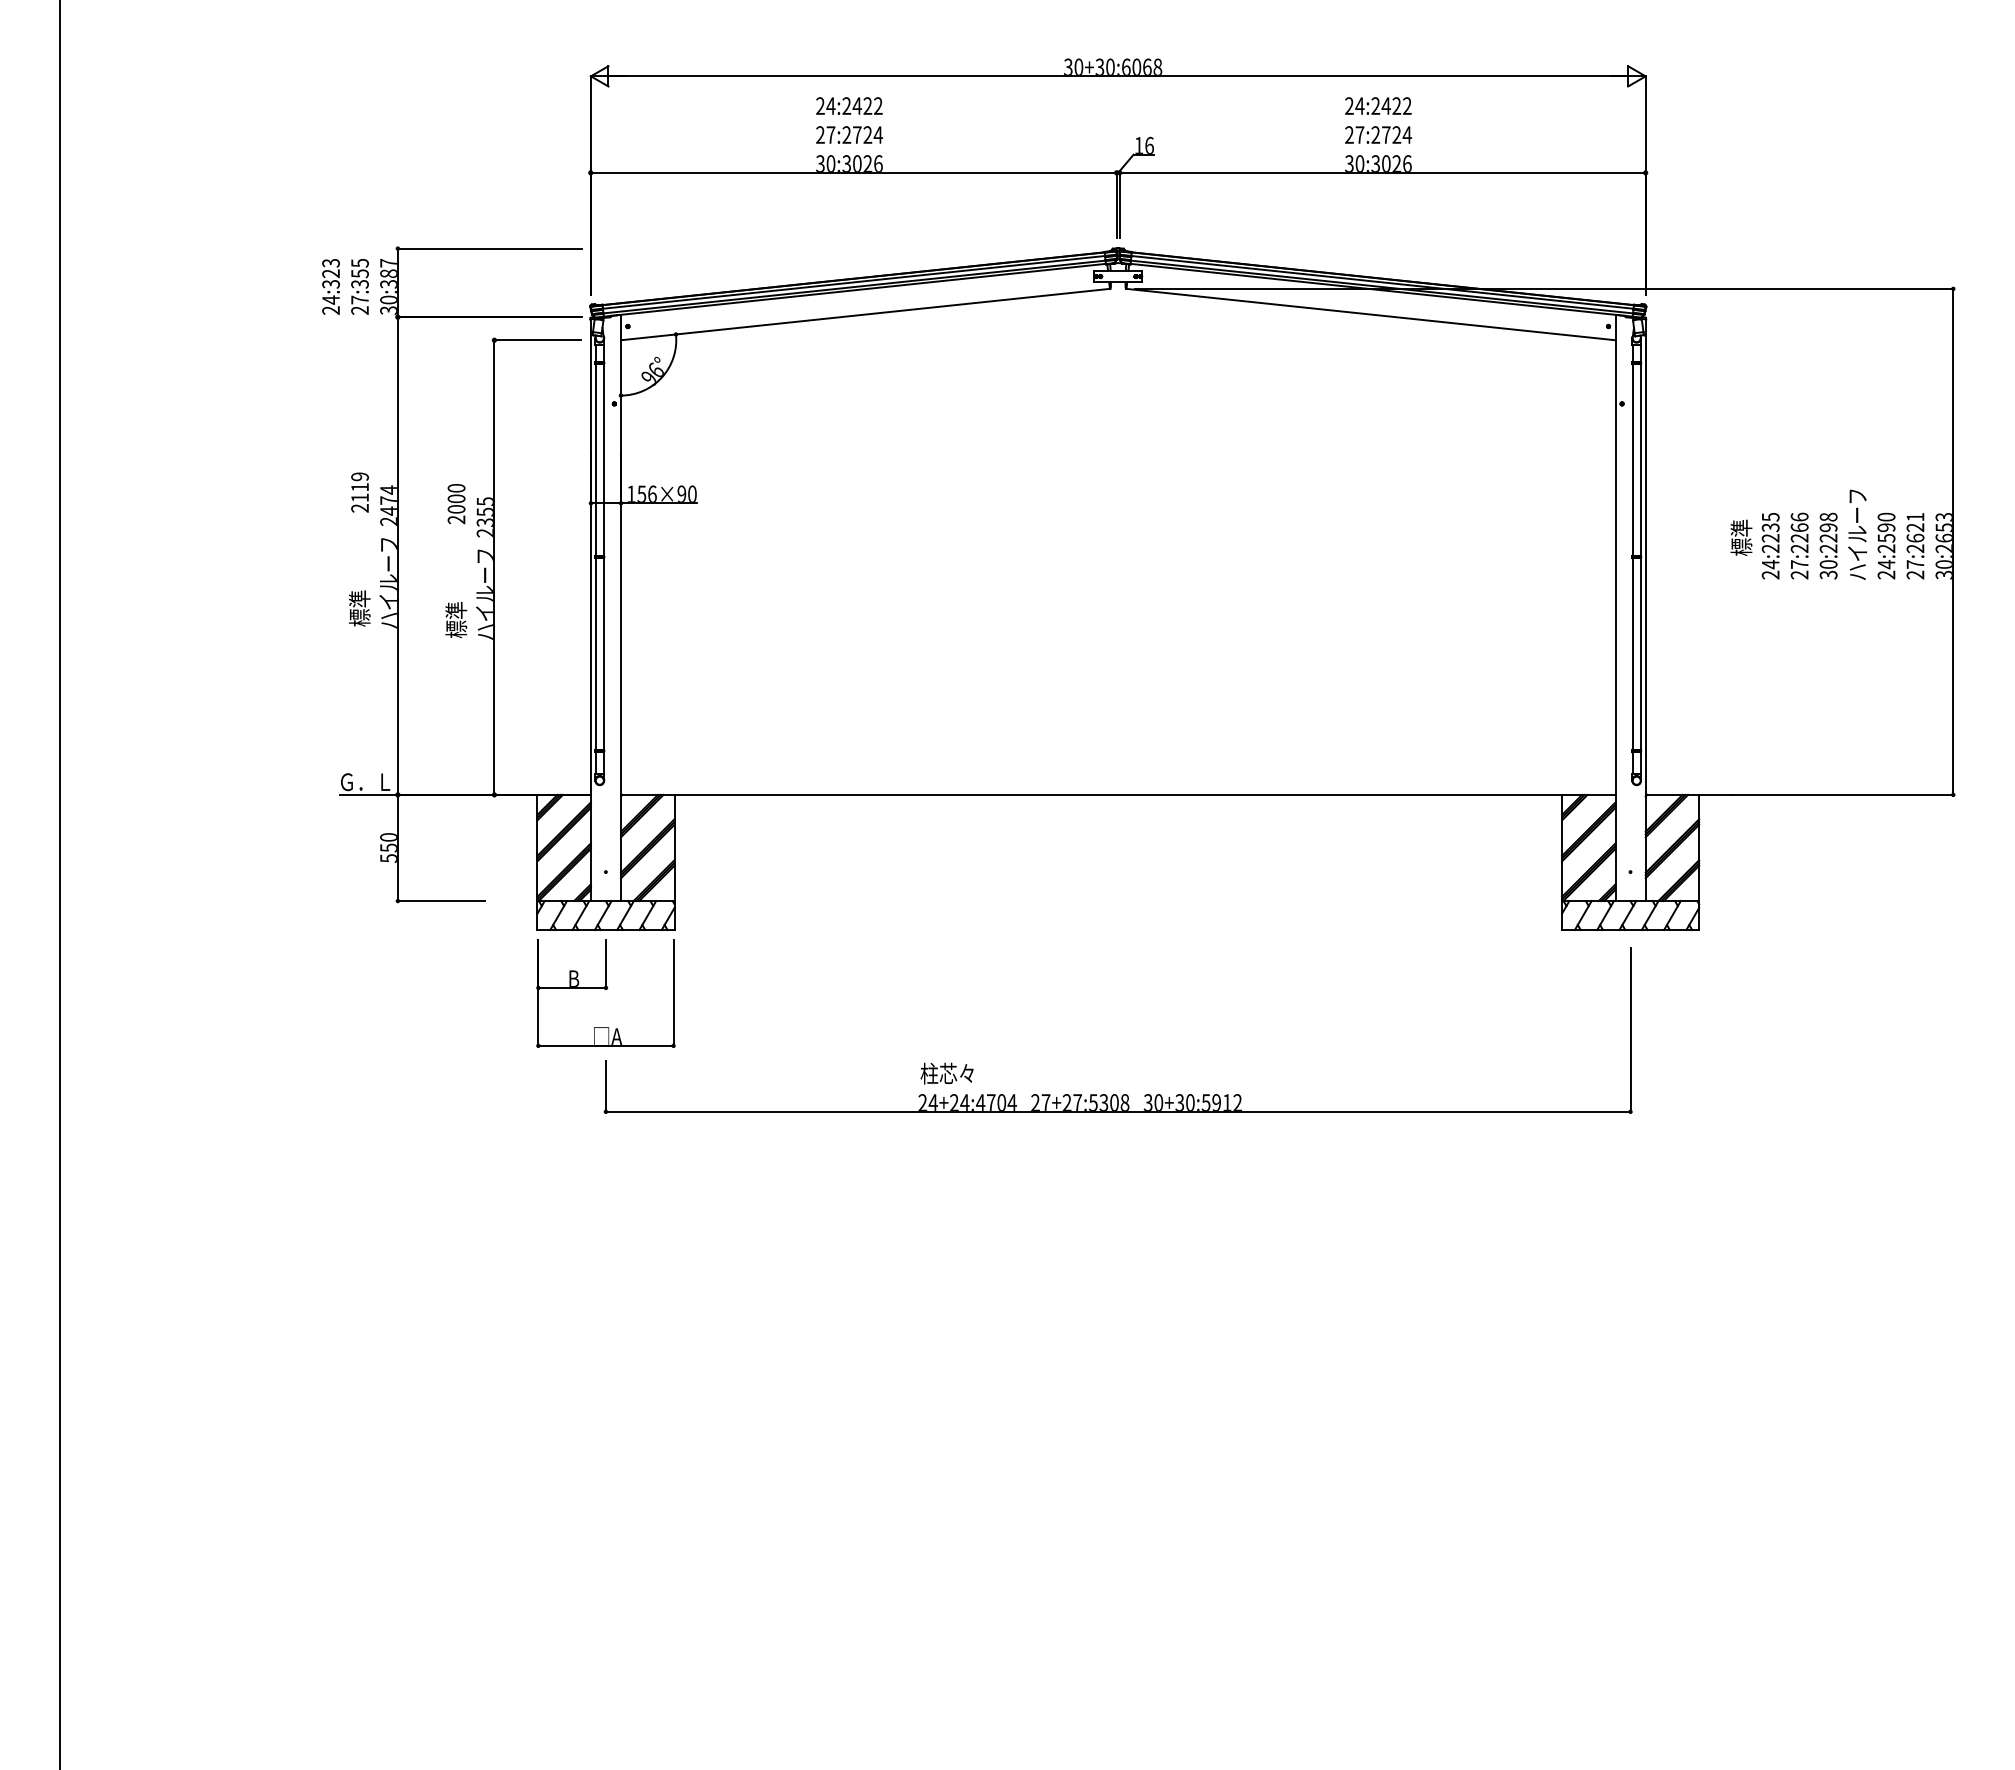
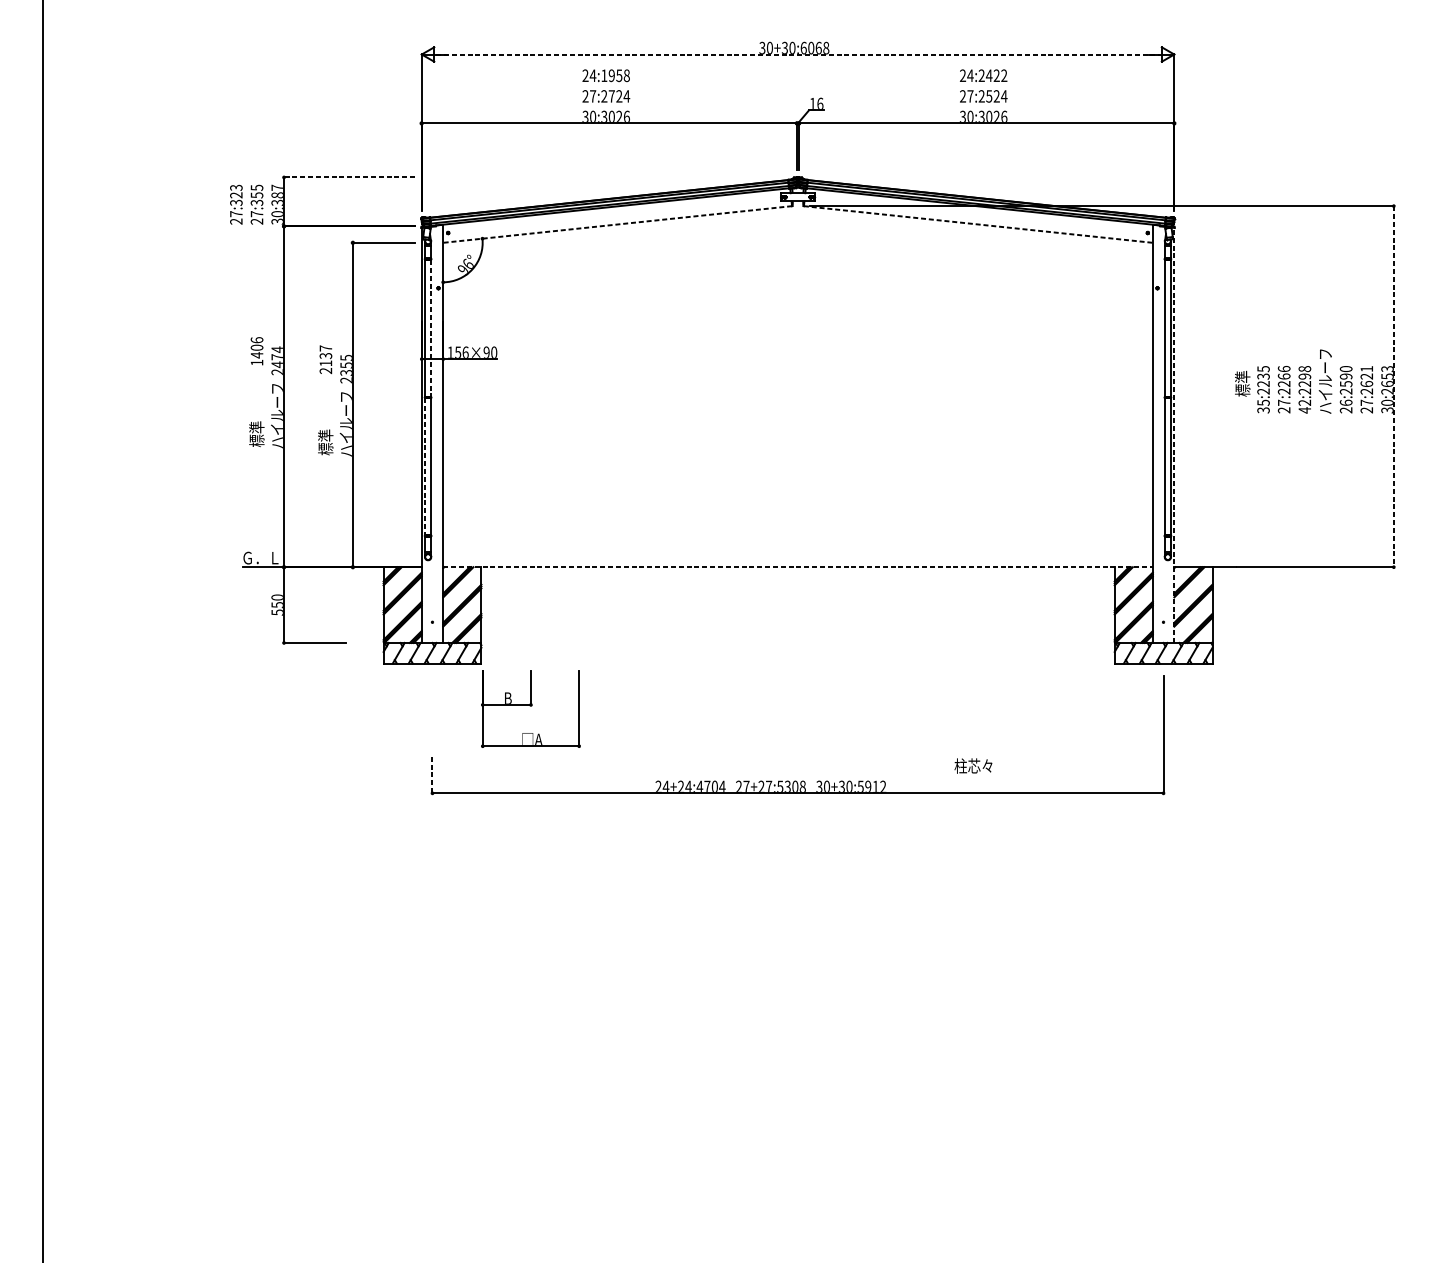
line: (1118, 76) -> (798, 54), solid -> dashed
text: (862, 105) -> (615, 75), 24:2422 -> 24:1958
text: (1385, 134) -> (988, 96), 27:2724 -> 27:2524
line: (489, 248) -> (349, 177), solid -> dashed
text: (330, 299) -> (235, 213), 24:323 -> 27:323
line: (865, 314) -> (617, 224), solid -> dashed
line: (1371, 314) -> (978, 224), solid -> dashed
line: (603, 460) -> (430, 328), solid -> dashed
text: (359, 492) -> (256, 351), 2119 -> 1406
text: (456, 498) -> (325, 355), 2000 -> 2137
line: (1953, 542) -> (1393, 387), solid -> dashed
text: (1886, 564) -> (1346, 402), 24:2590 -> 26:2590
text: (1770, 569) -> (1263, 406), 24:2235 -> 35:2235
text: (1828, 569) -> (1304, 406), 30:2298 -> 42:2298
line: (1645, 610) -> (1174, 435), solid -> dashed
line: (595, 654) -> (425, 467), solid -> dashed
line: (1118, 794) -> (798, 566), solid -> dashed
part: (605, 993) -> (530, 708), moved
text: (946, 1073) -> (973, 765), moved
line: (605, 1086) -> (432, 775), solid -> dashed

